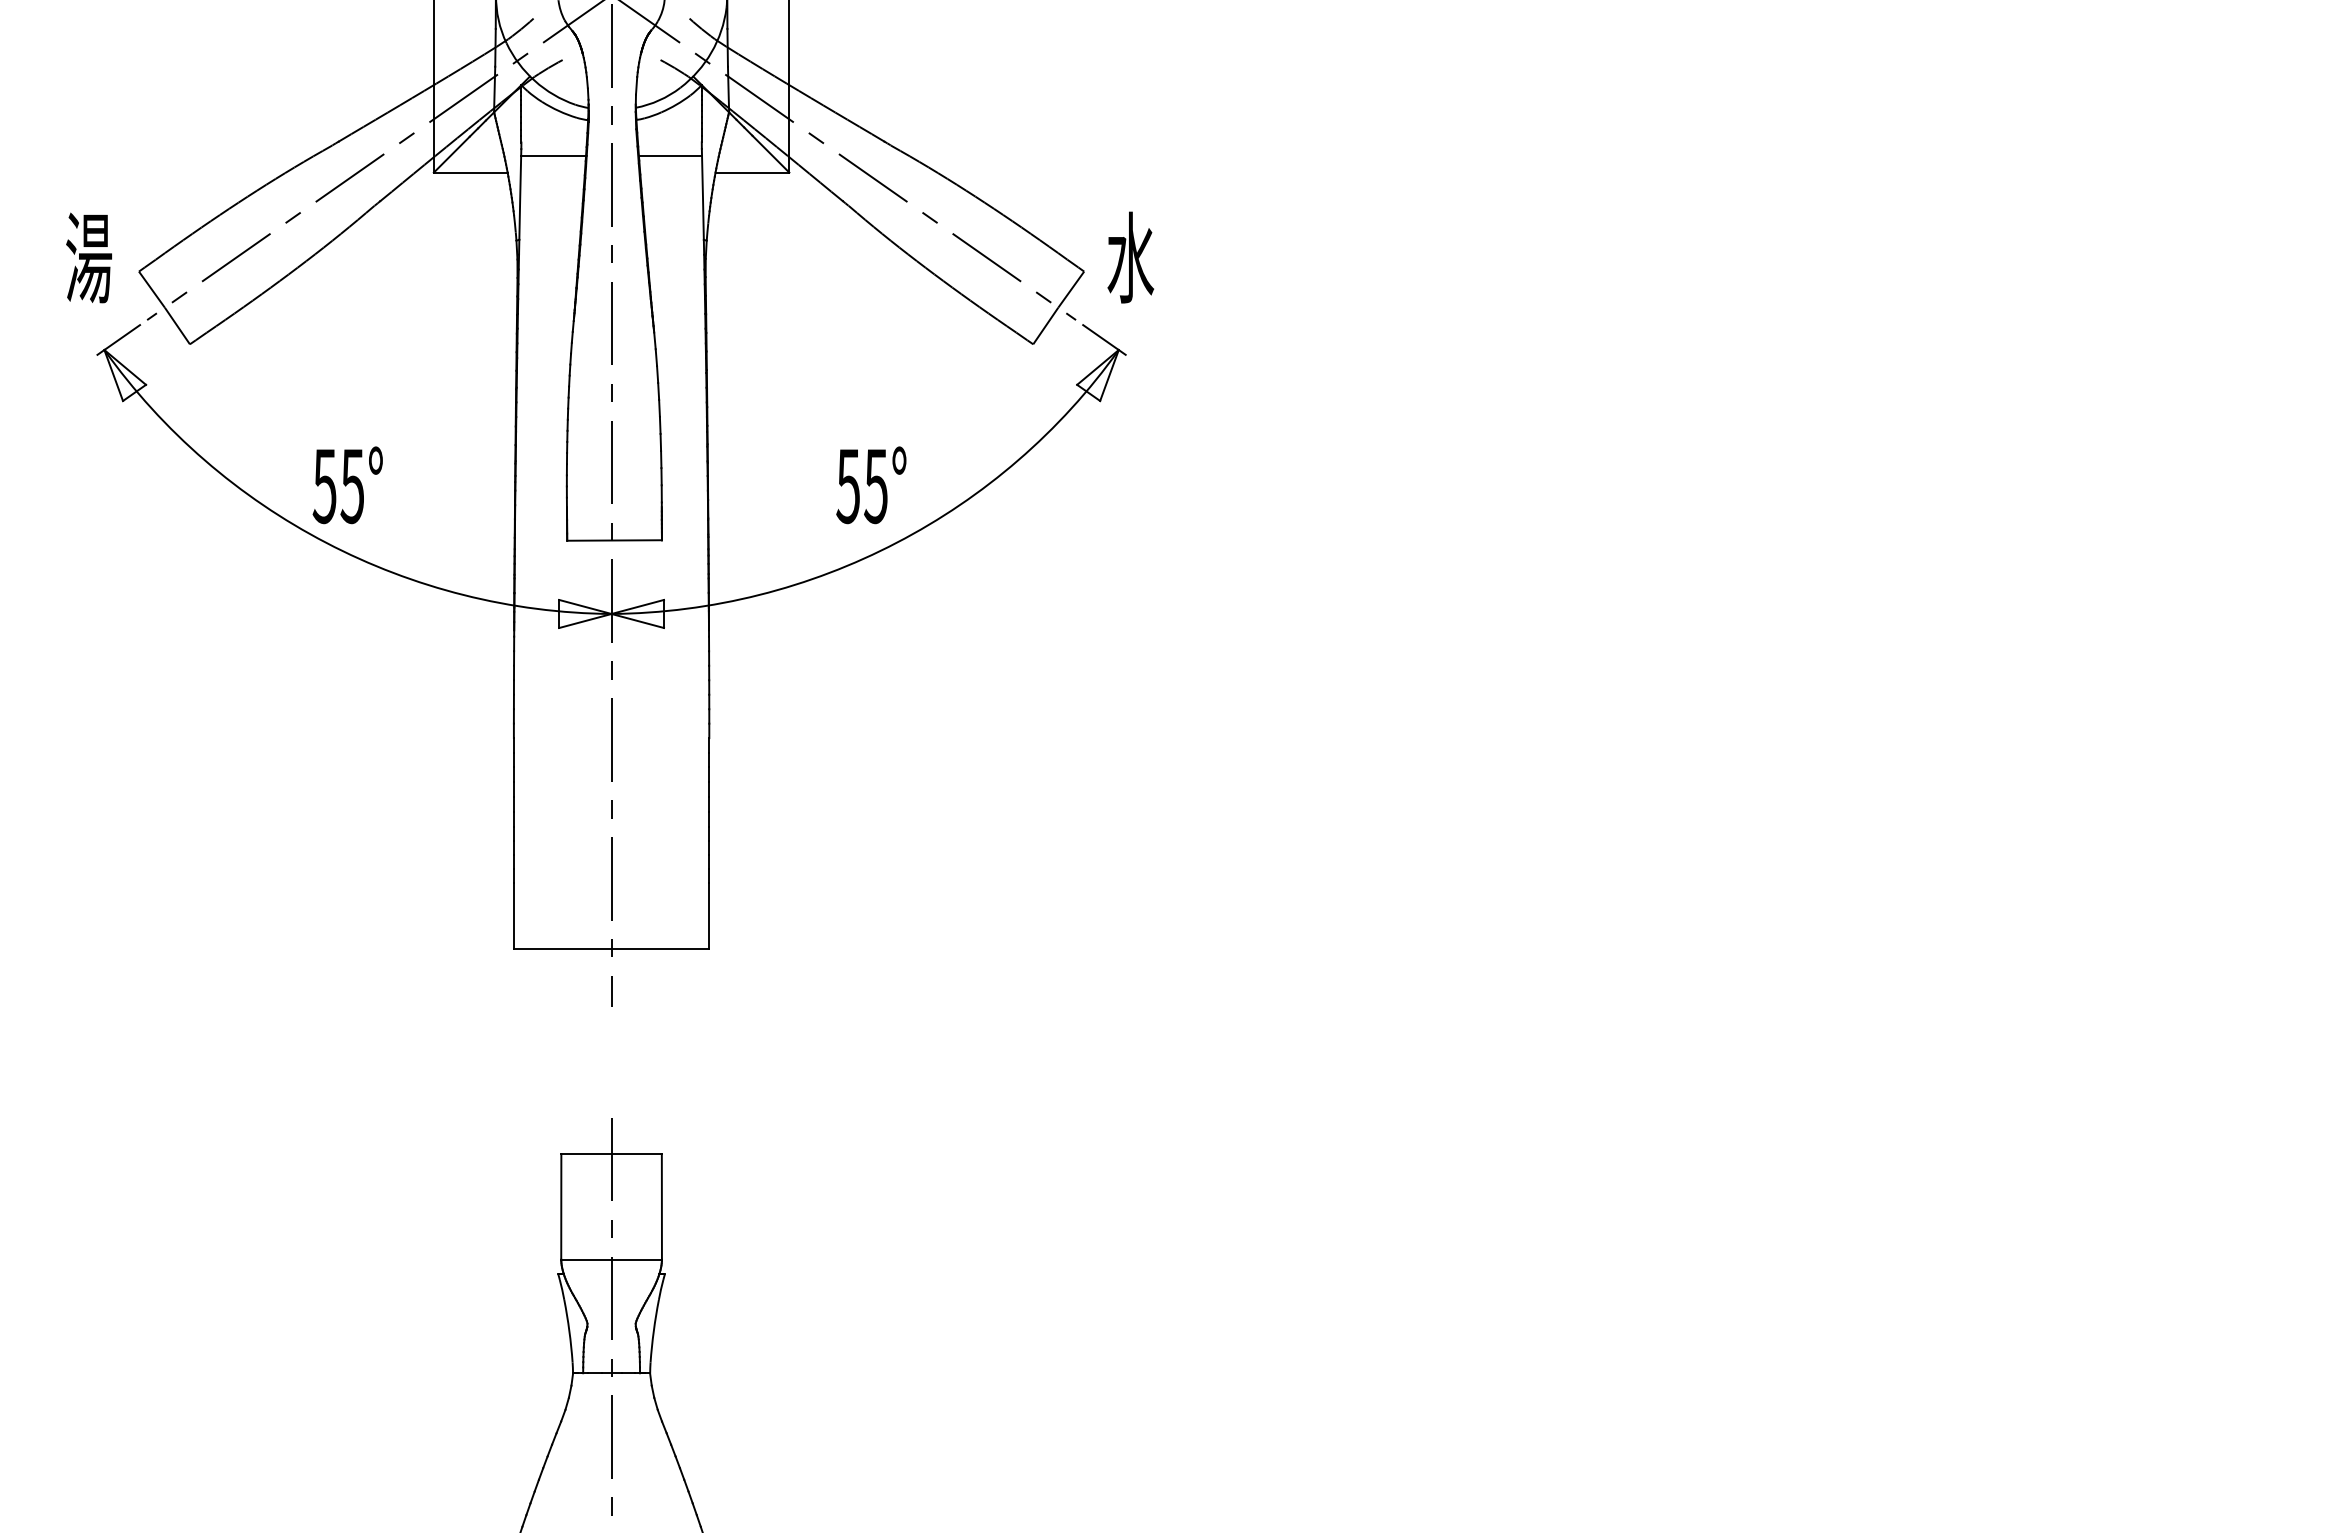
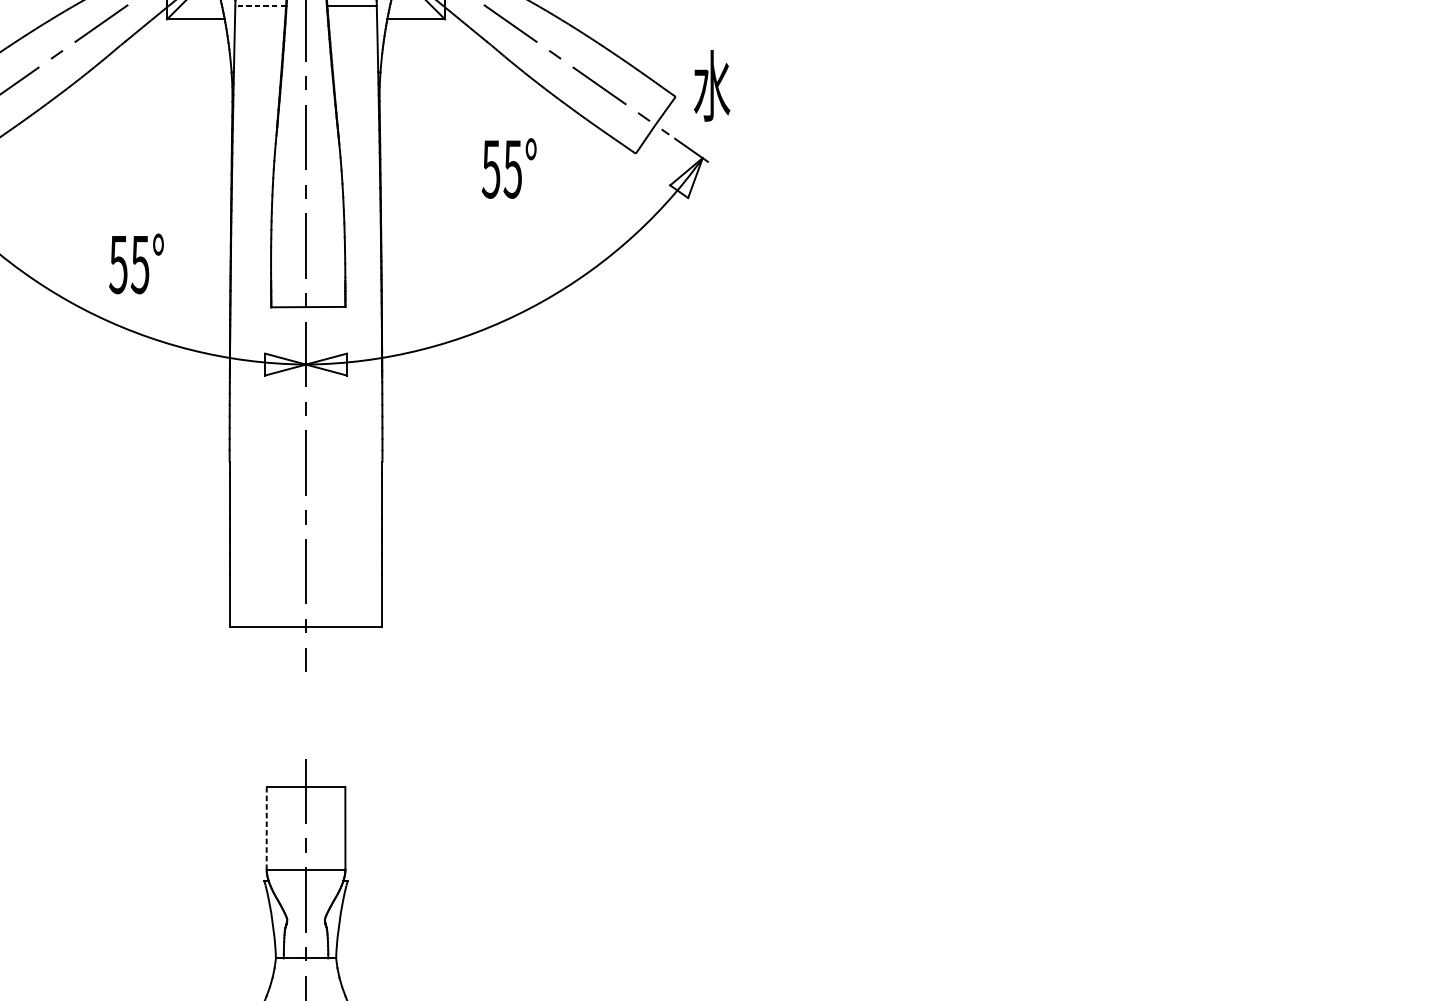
line: (553, 155) -> (260, 6), solid -> dashed
text: (347, 485) -> (136, 264), moved
text: (871, 485) -> (509, 168), moved
line: (561, 1206) -> (266, 827), solid -> dashed

